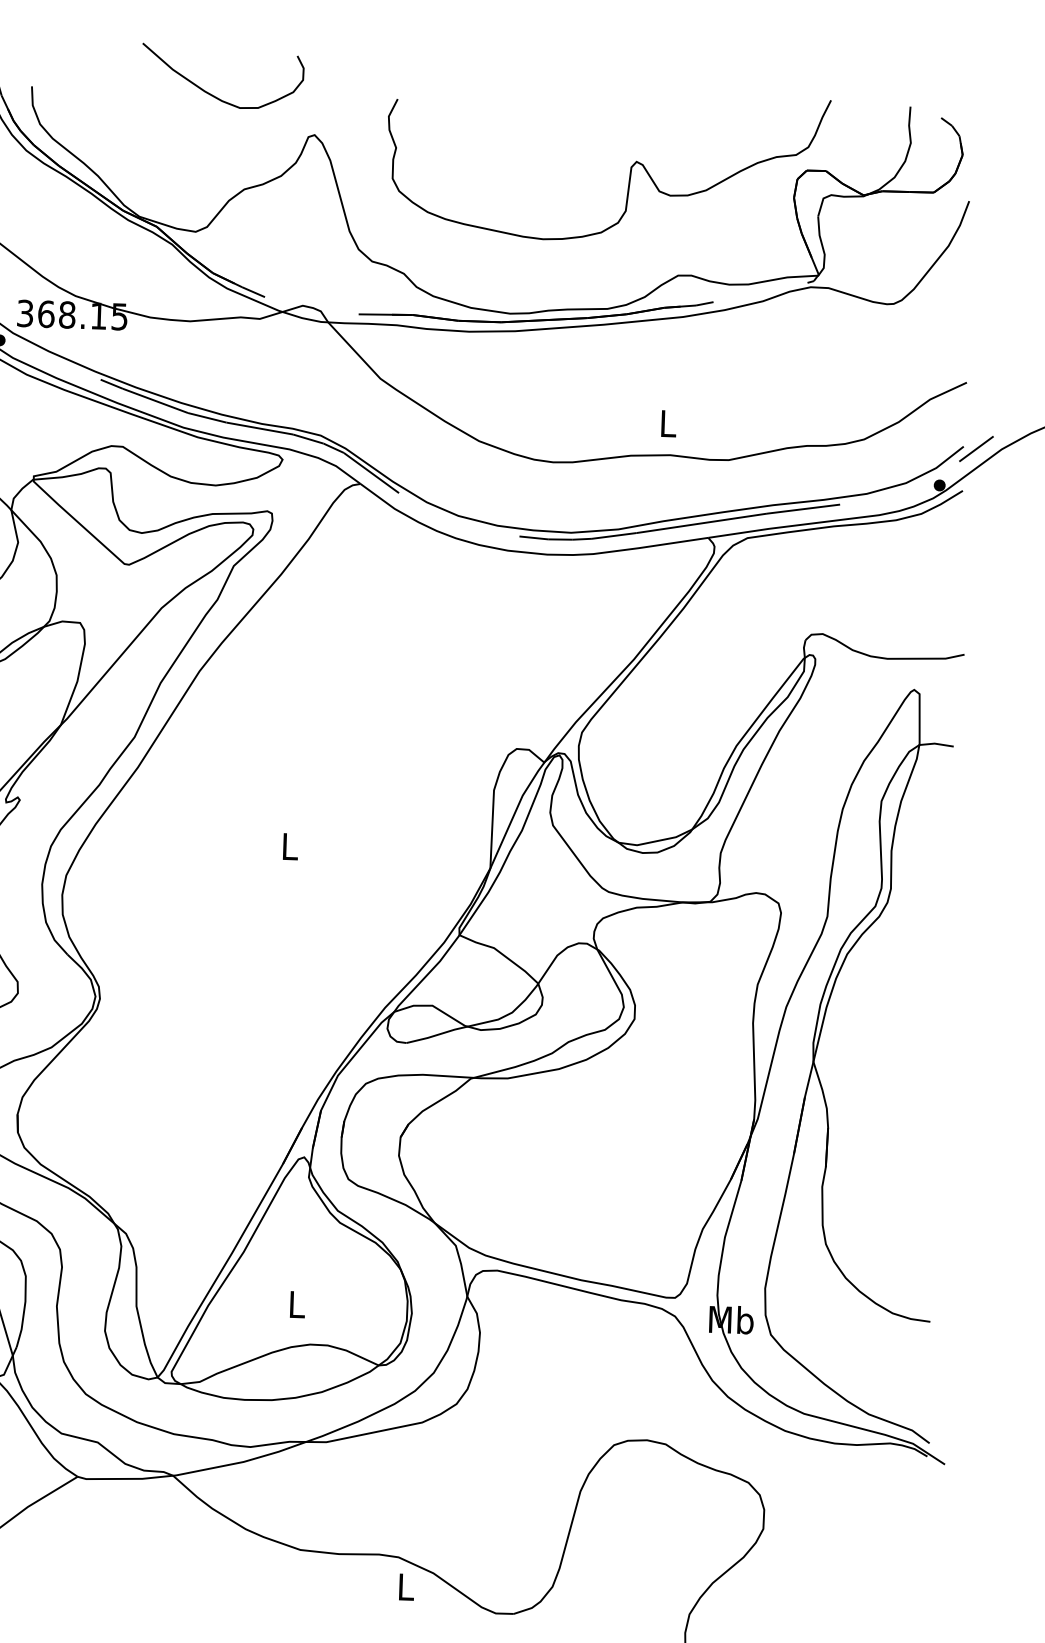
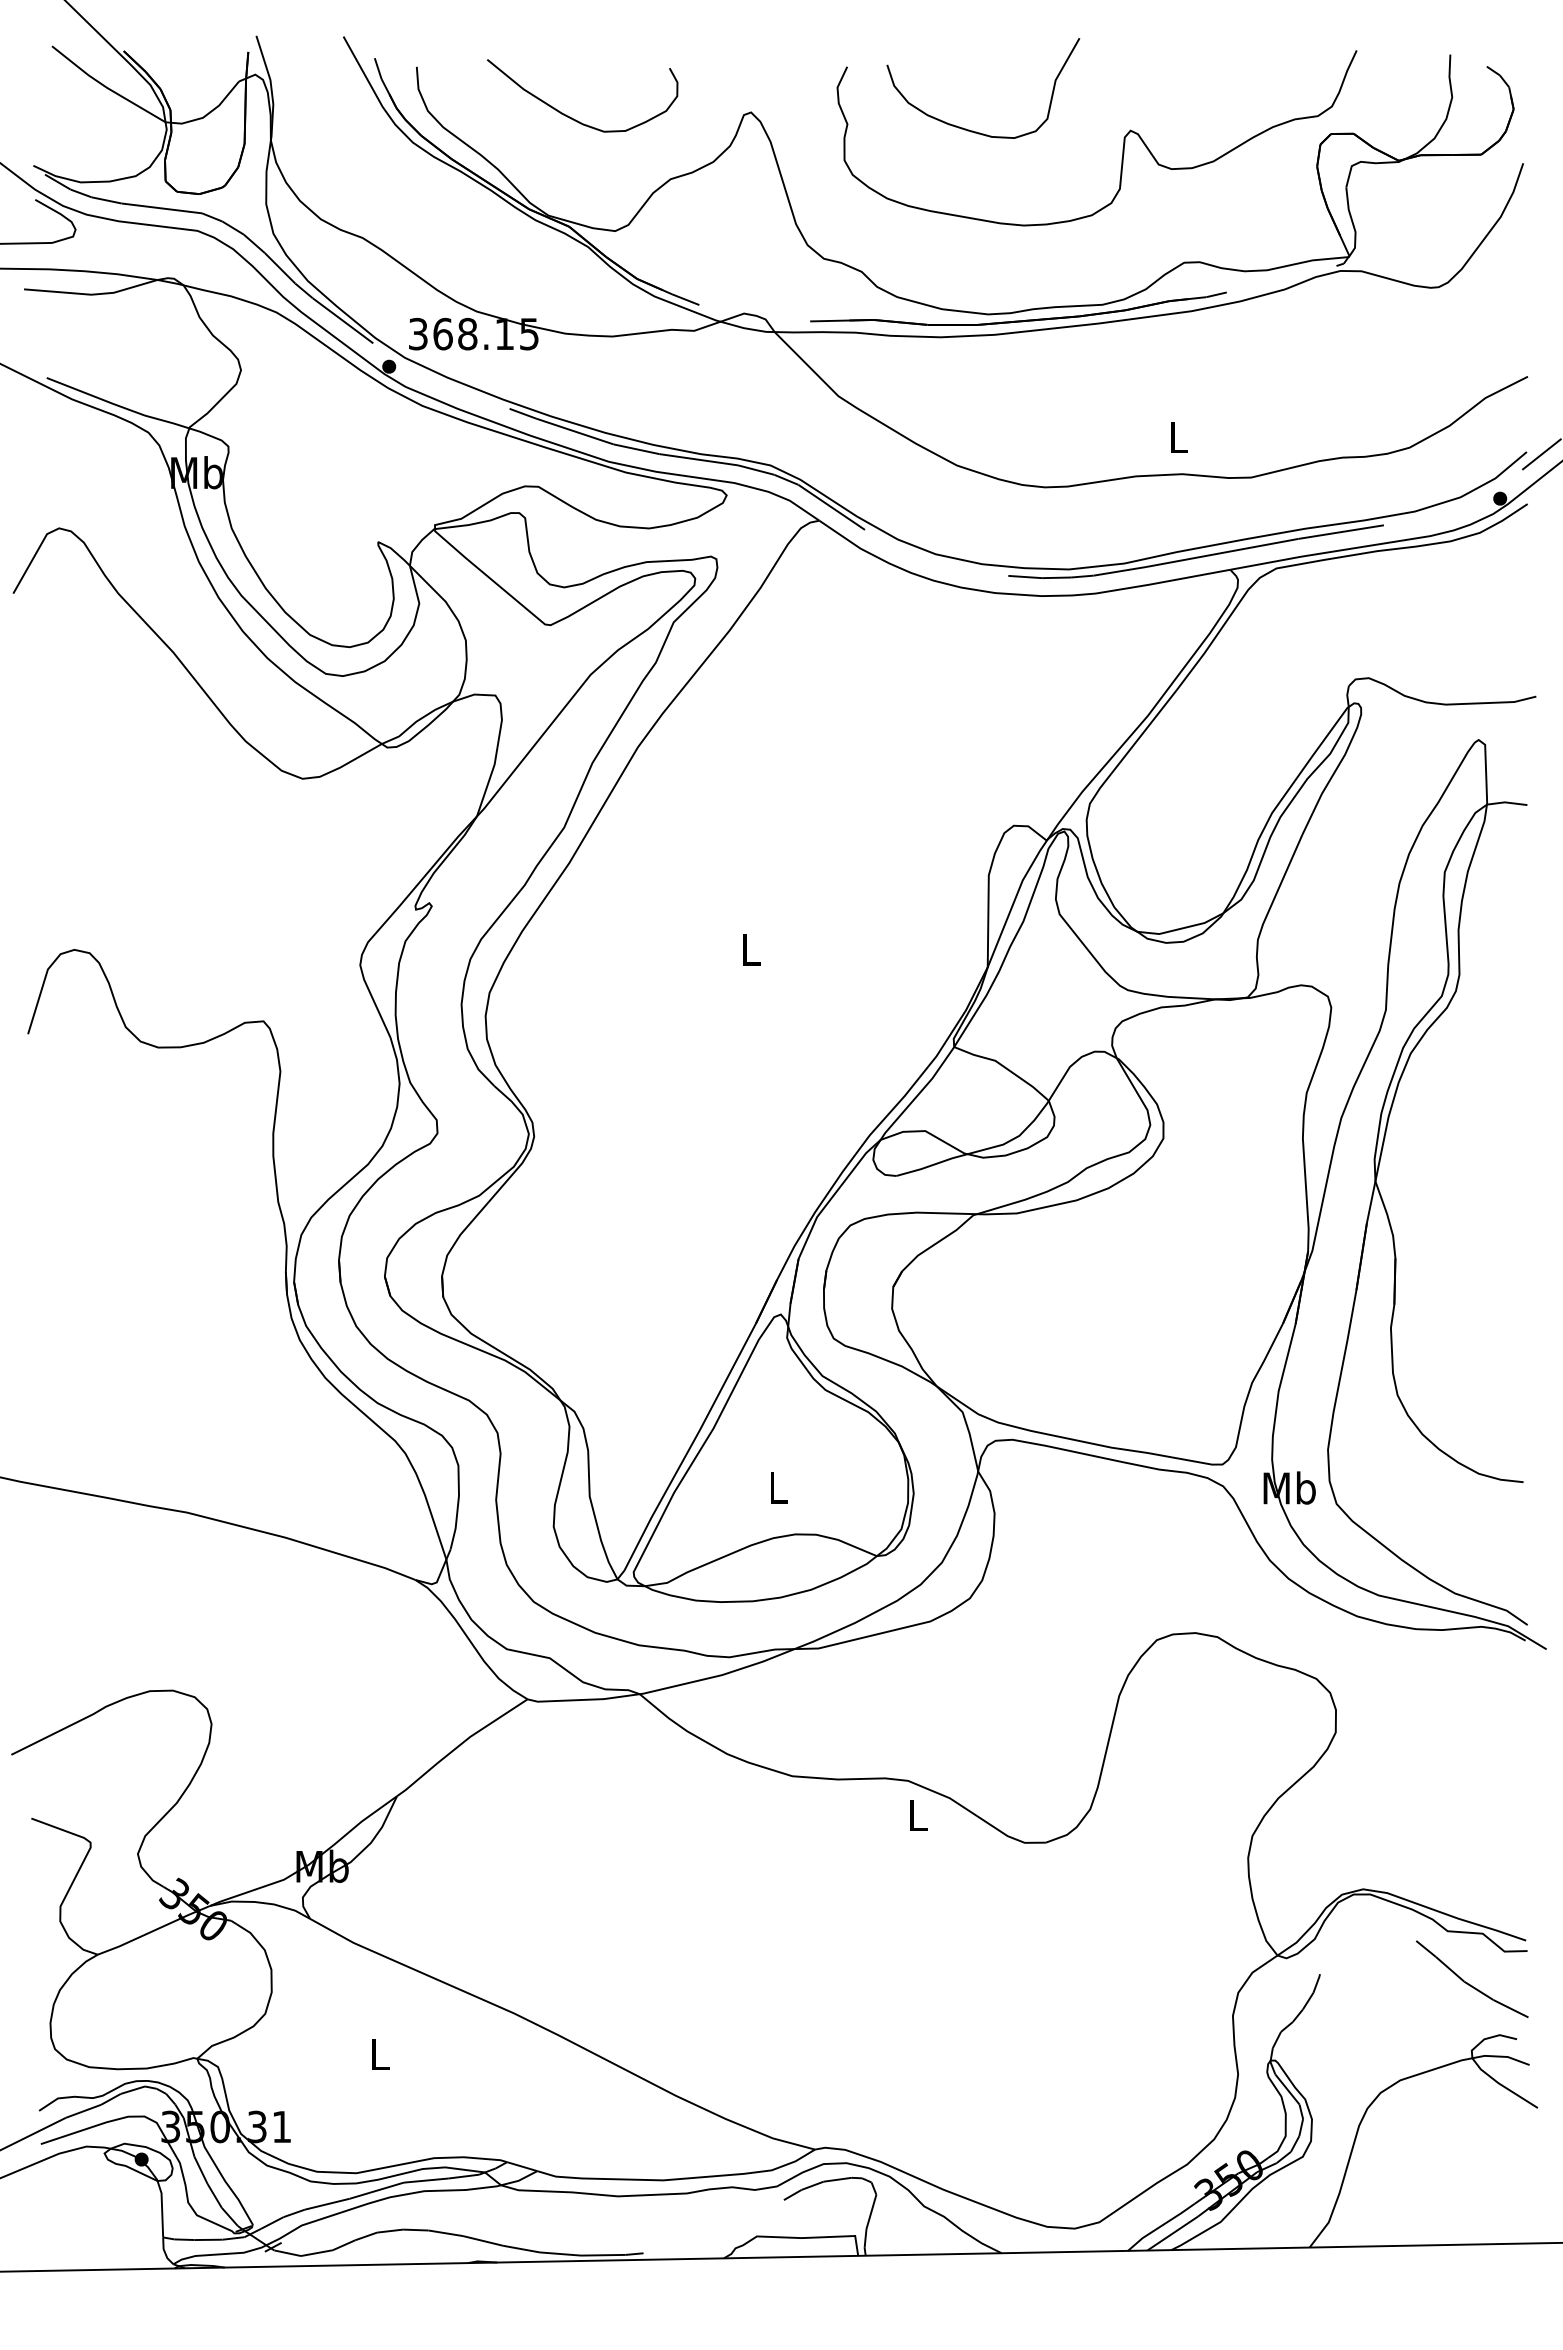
curve: (213, 94) -> (572, 117), moved
curve: (499, 156) -> (969, 129), added

